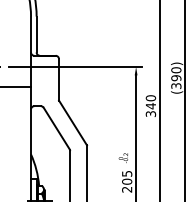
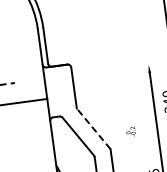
line: (75, 66) -> (88, 72), removed
line: (72, 122) -> (93, 128), solid -> dashed
text: (122, 157) -> (129, 131), moved

